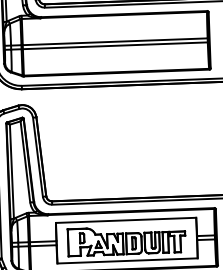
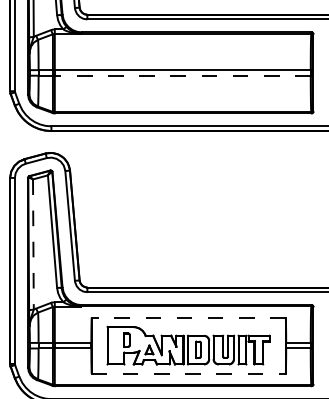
line: (115, 45) -> (182, 75), solid -> dashed
line: (12, 172) -> (33, 245), solid -> dashed
line: (125, 220) -> (188, 317), solid -> dashed
line: (128, 260) -> (189, 373), solid -> dashed

